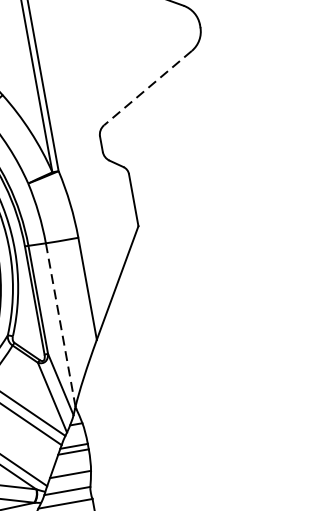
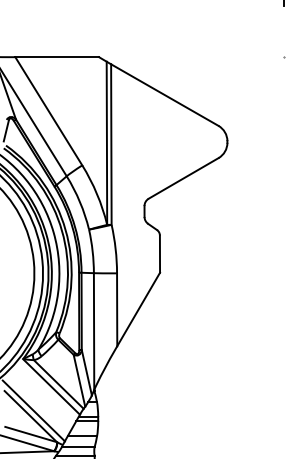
line: (147, 88) -> (183, 178), dashed -> solid
line: (61, 326) -> (94, 332), dashed -> solid

